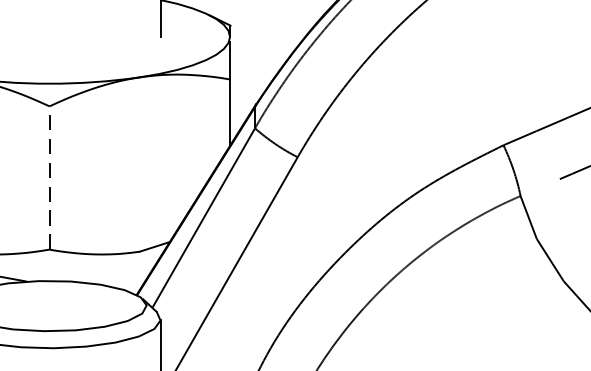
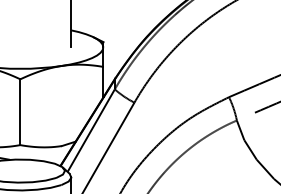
line: (49, 178) -> (20, 112), dashed -> solid

